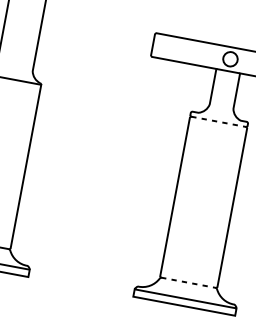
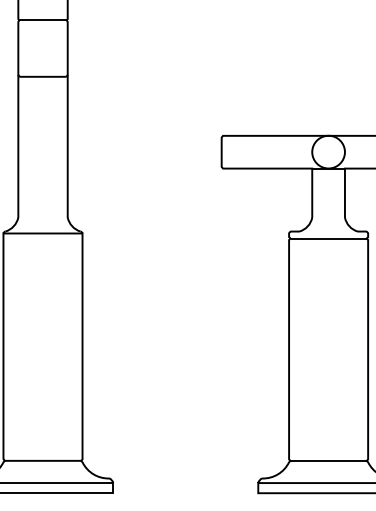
circle: (230, 58) -> (328, 151), size x1.67
line: (218, 121) -> (328, 238), dashed -> solid
line: (188, 282) -> (328, 460), dashed -> solid

